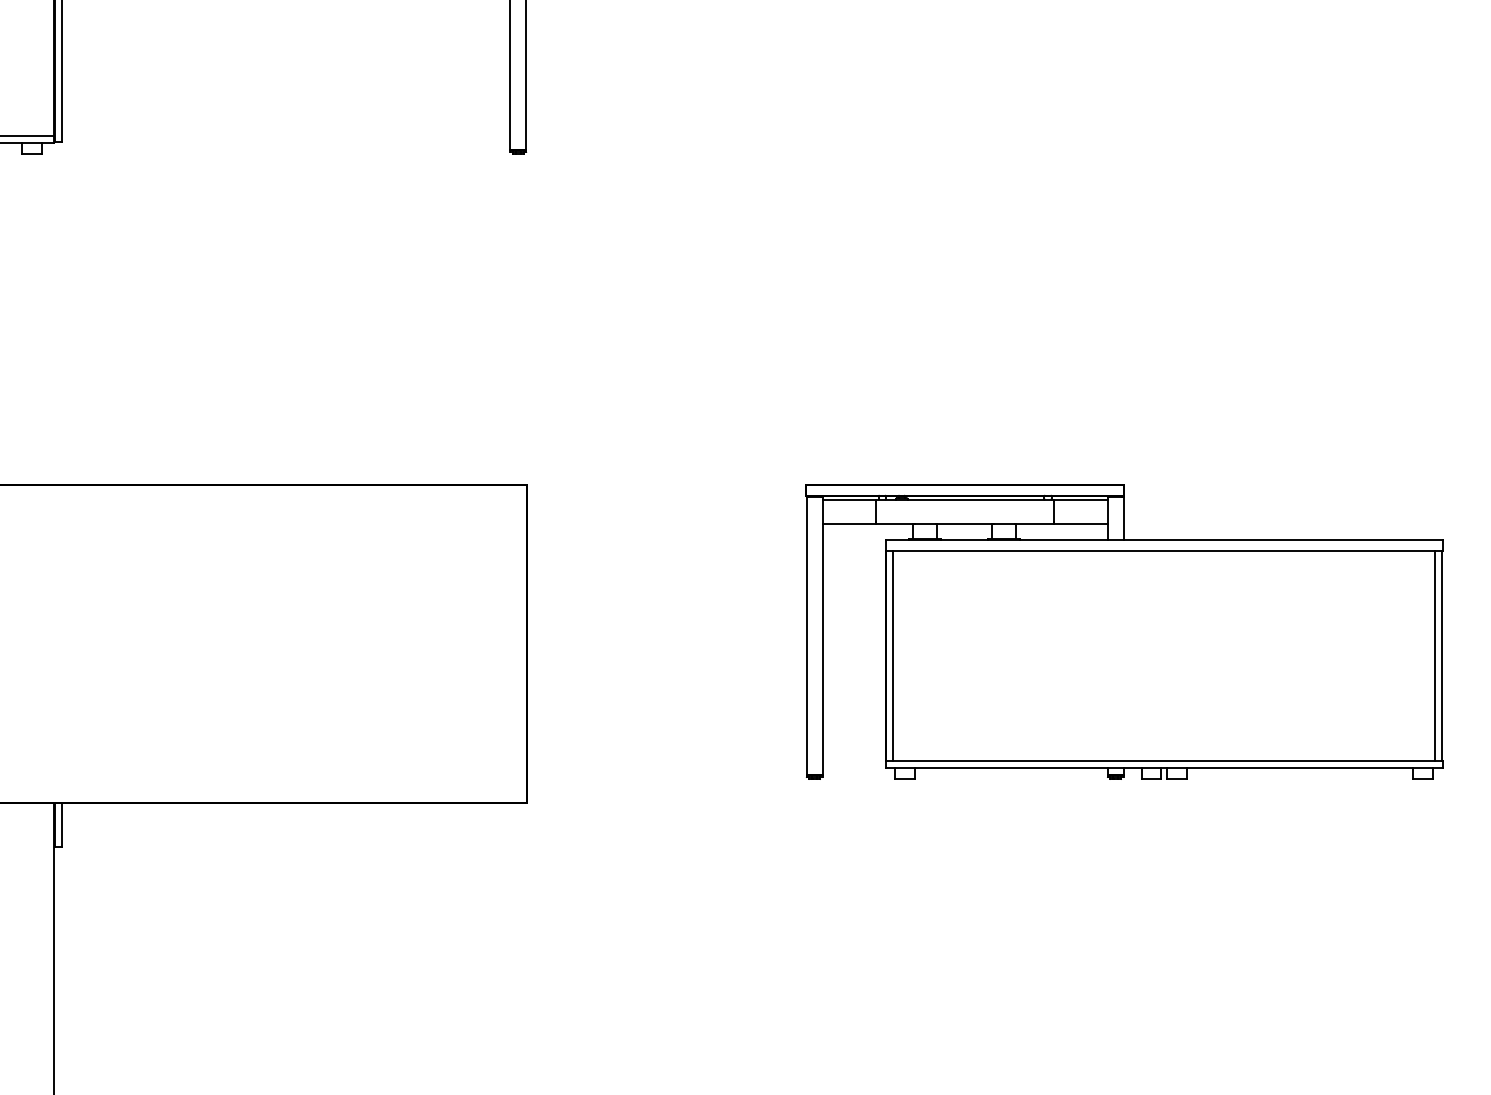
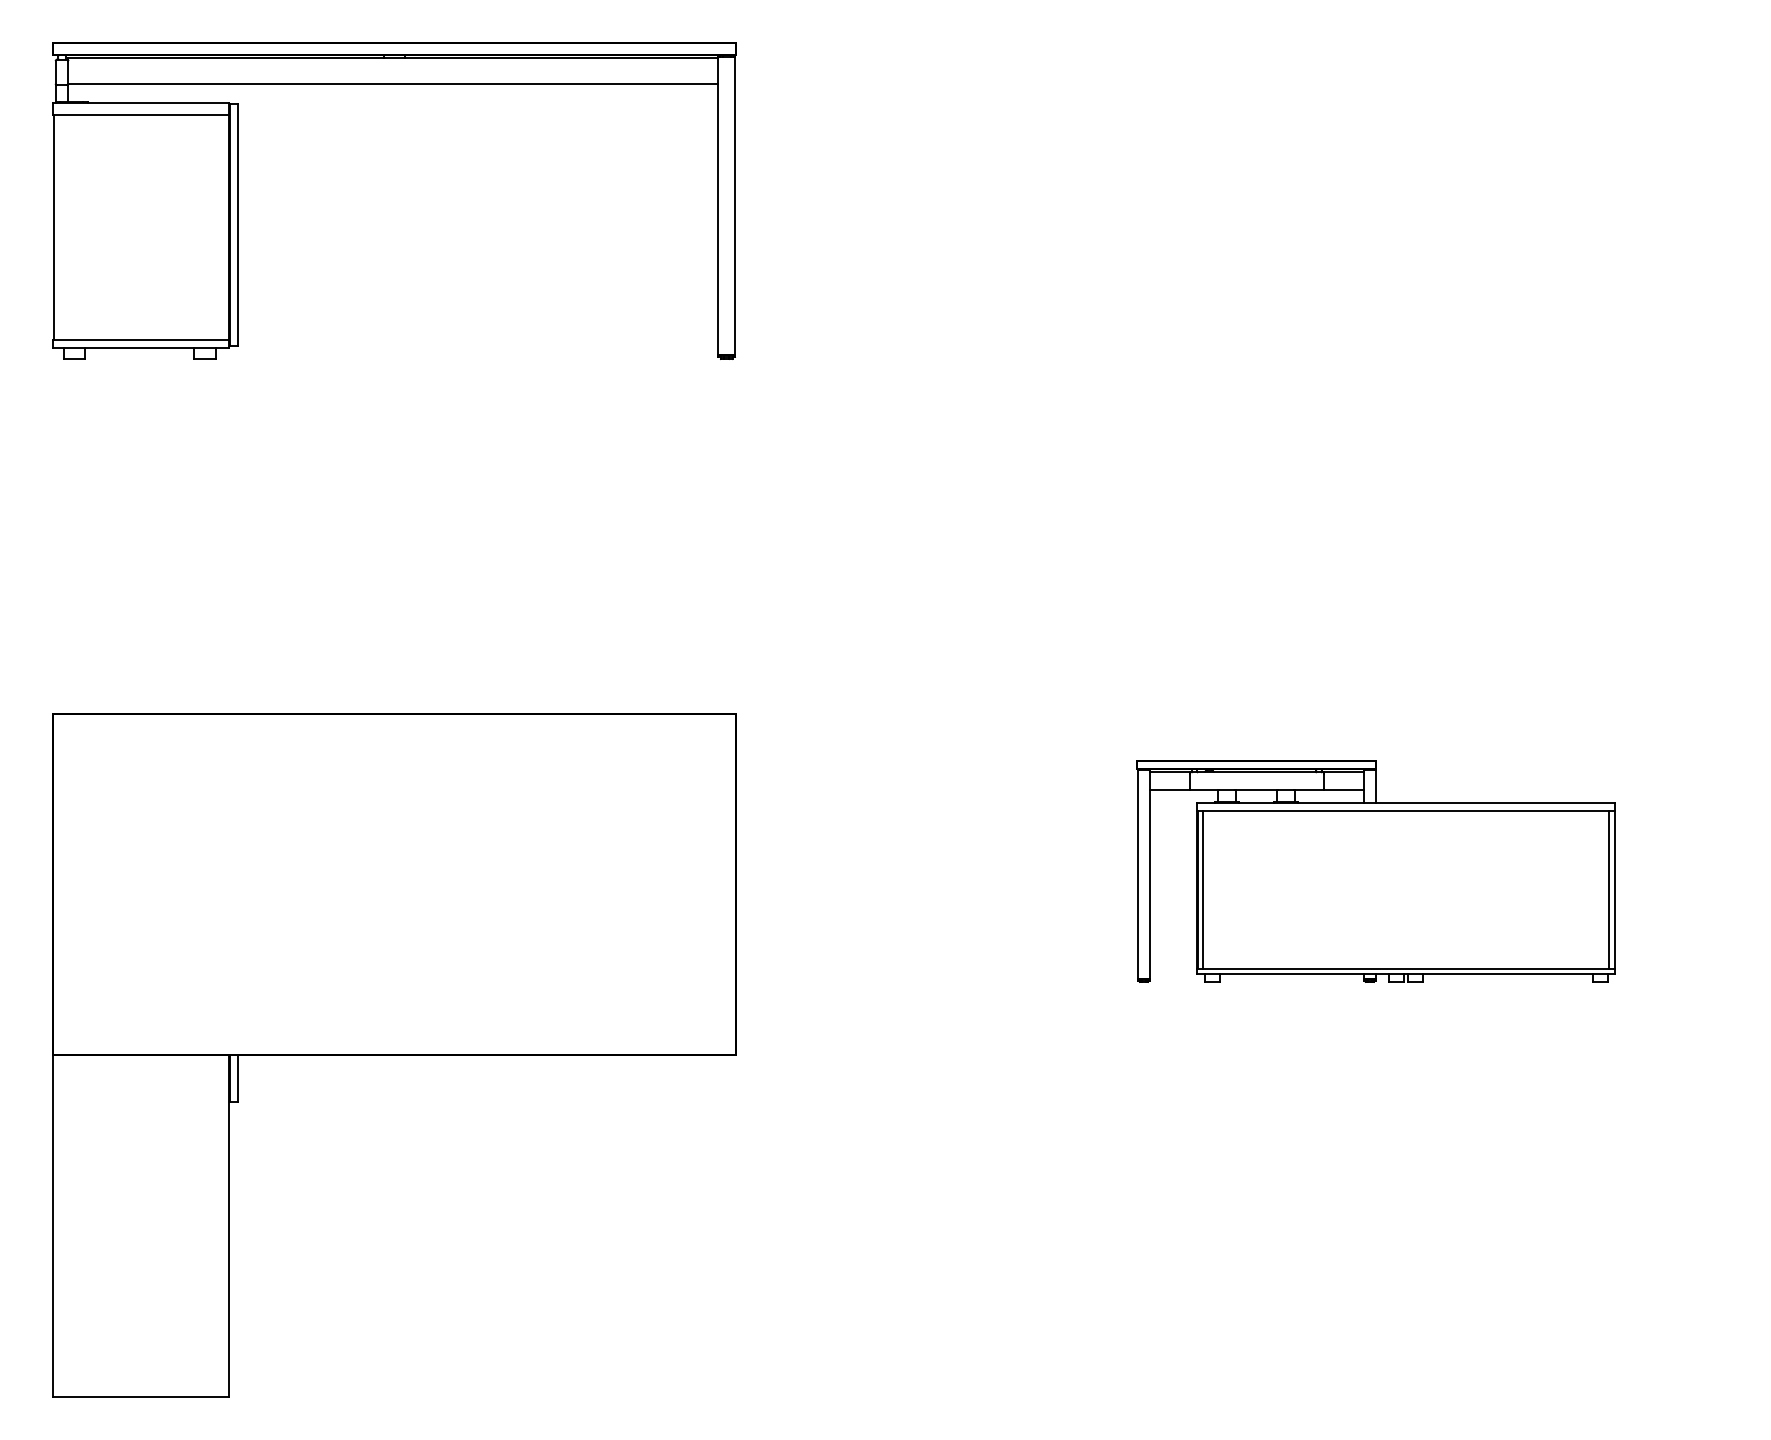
part: (1124, 631) -> (1376, 871), size x0.7

